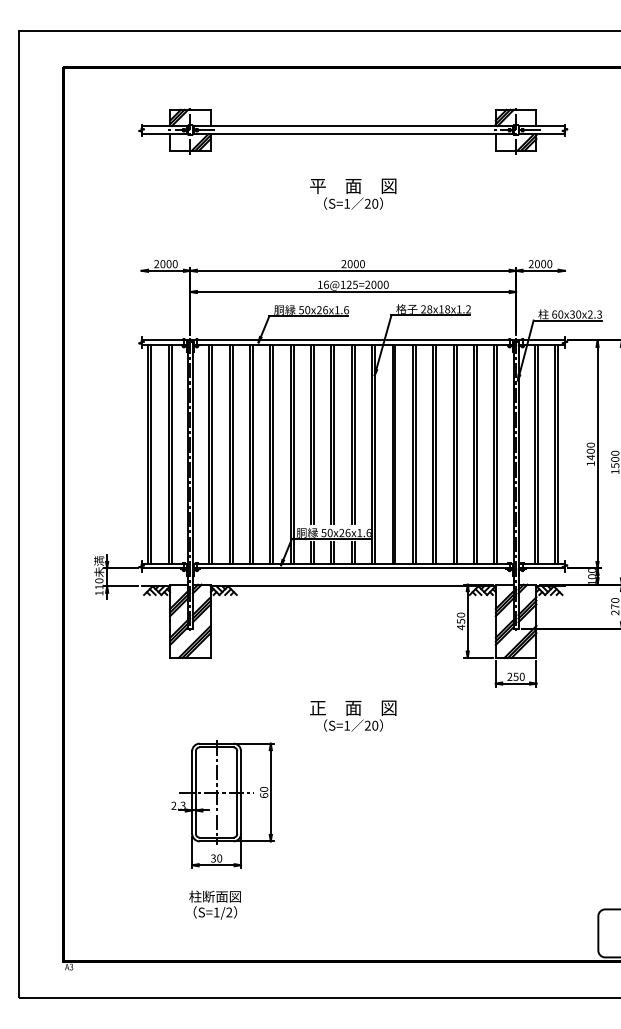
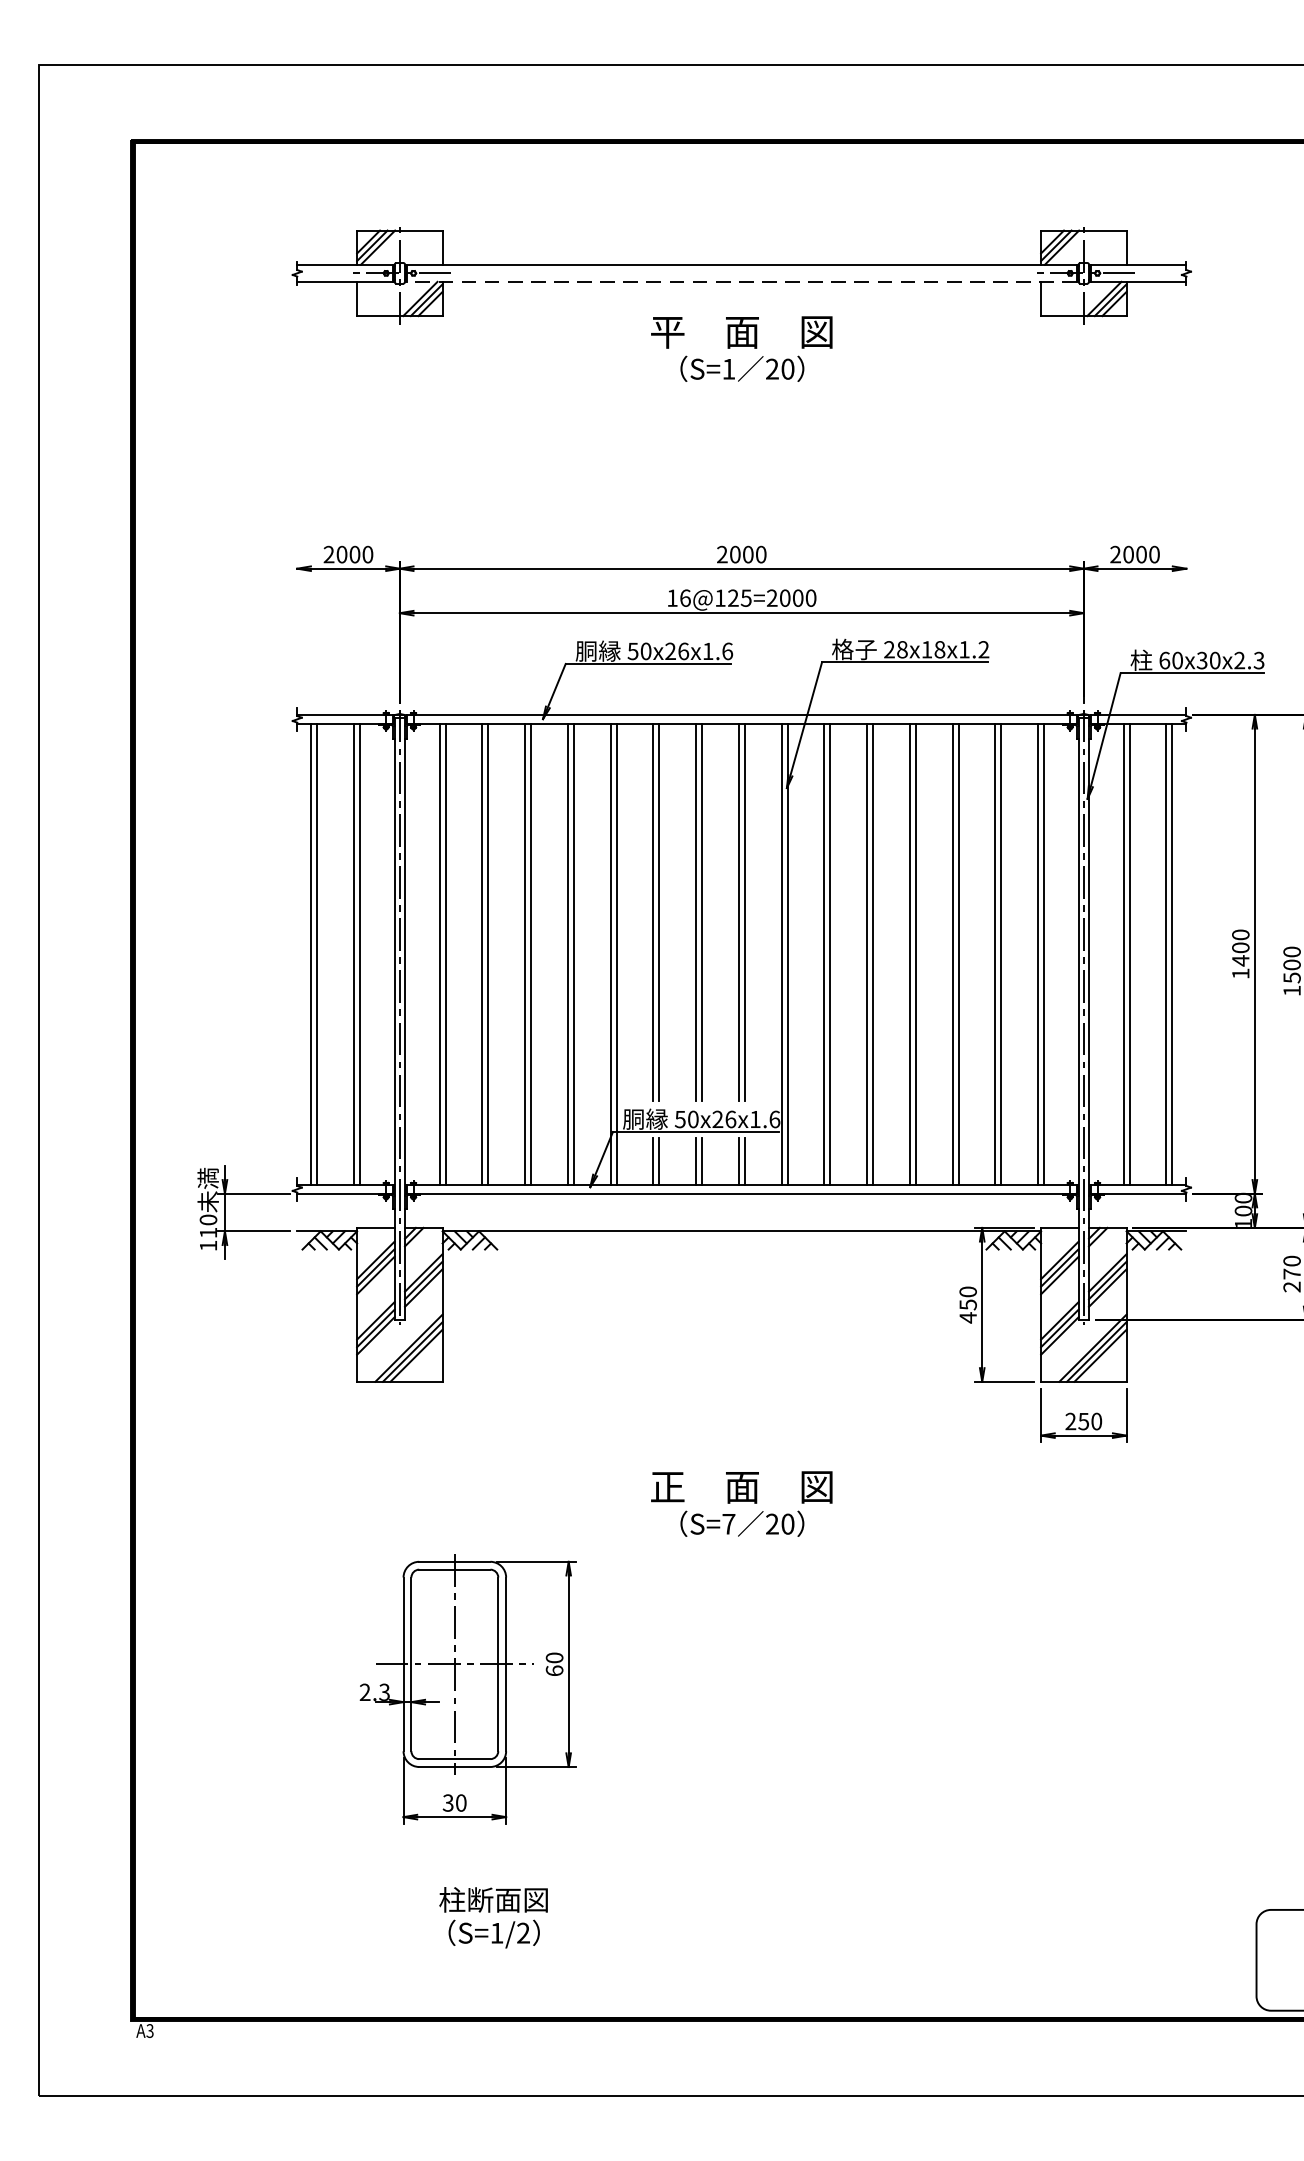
line: (353, 134) -> (742, 282), solid -> dashed
text: (353, 193) -> (742, 347), moved
text: (347, 725) -> (729, 1523), S=1 -> S=7
text: (214, 904) -> (492, 1916), moved

